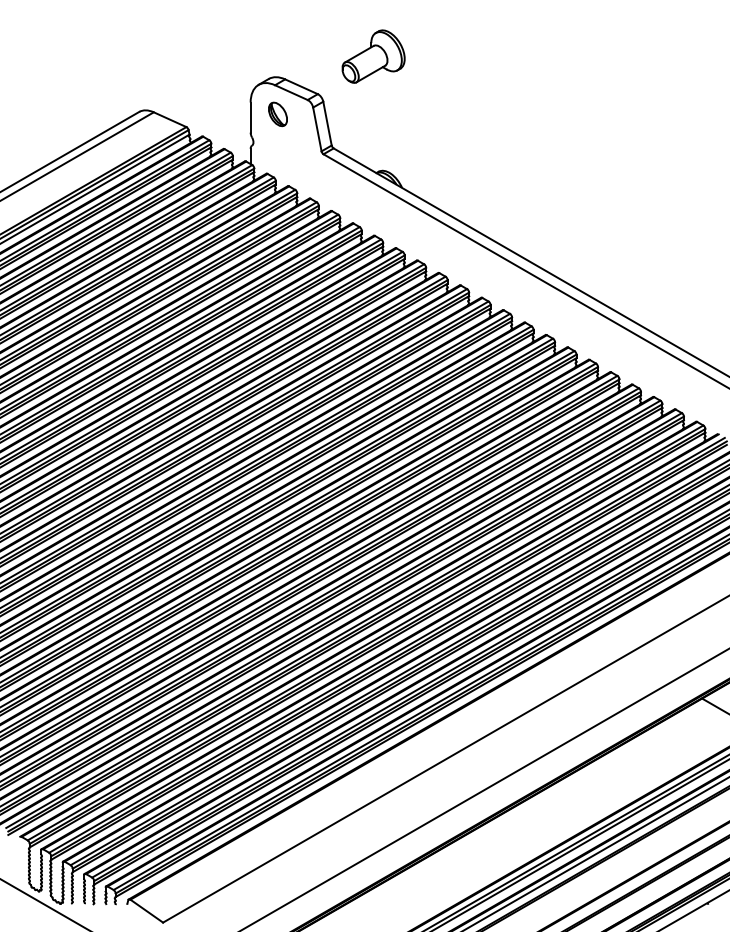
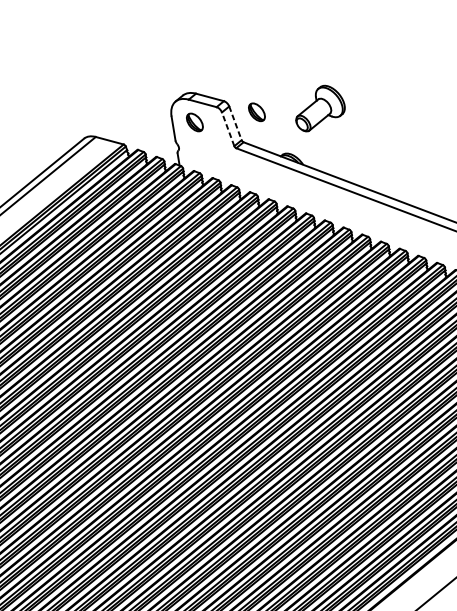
part: (373, 56) -> (319, 107), moved
part: (355, 114) -> (256, 112), added
line: (327, 124) -> (235, 124), solid -> dashed
line: (317, 128) -> (228, 128), solid -> dashed

